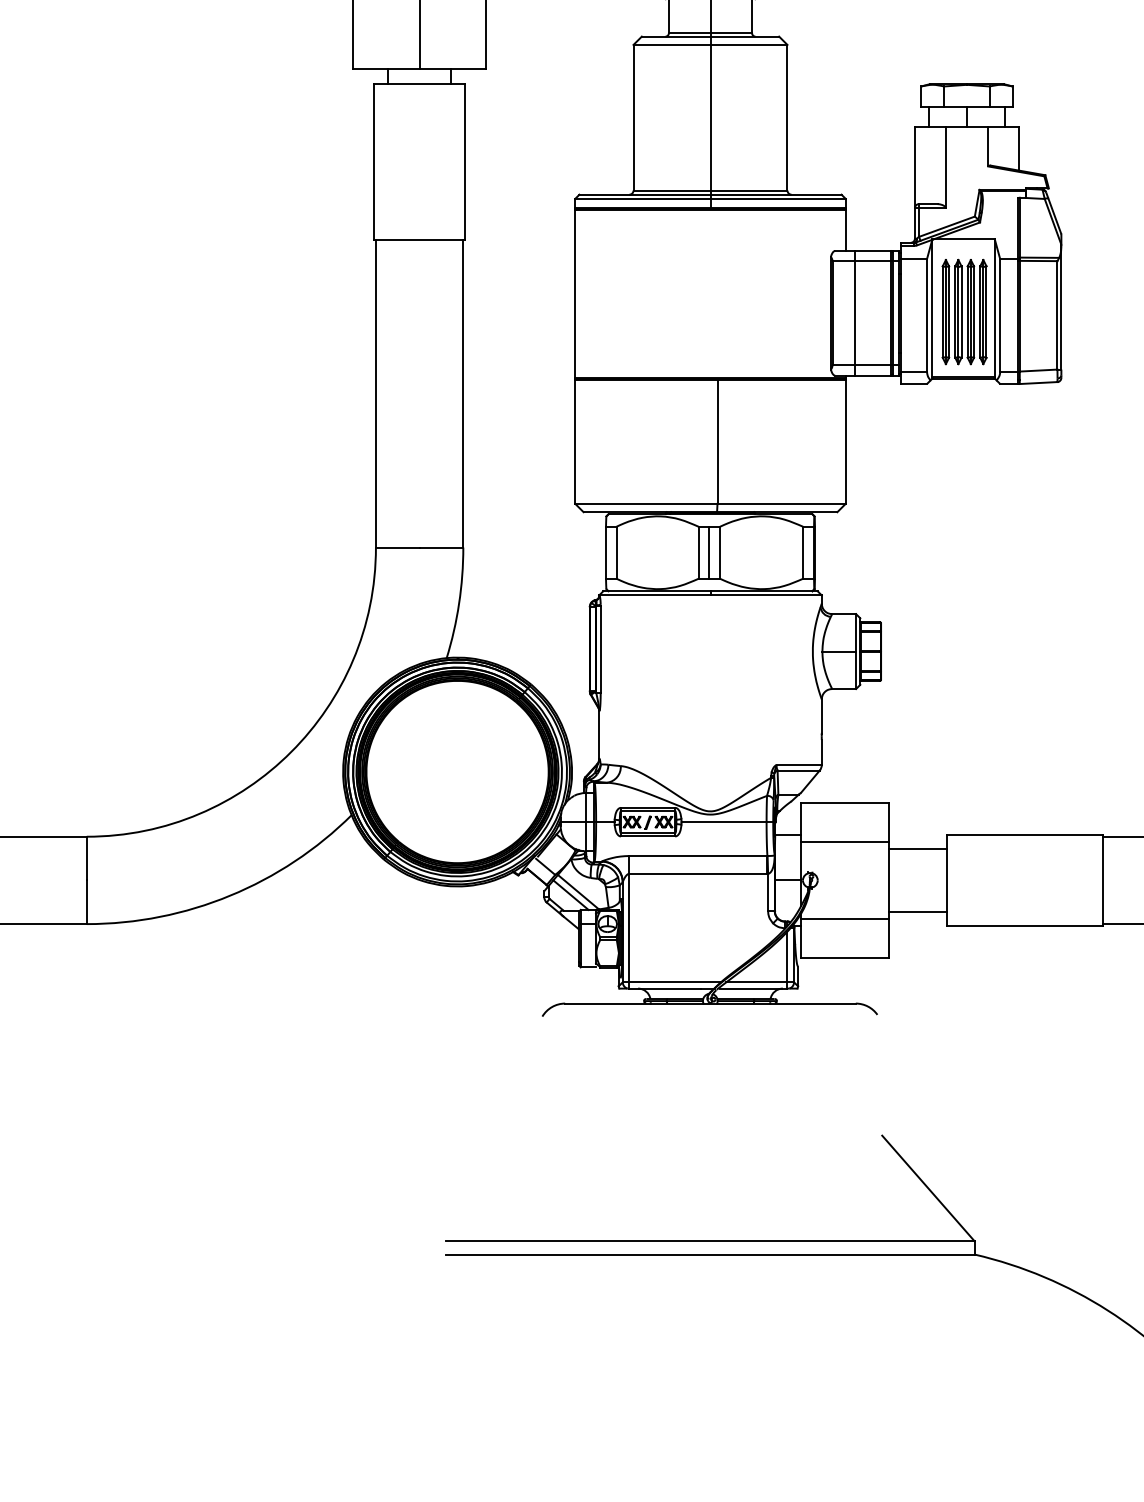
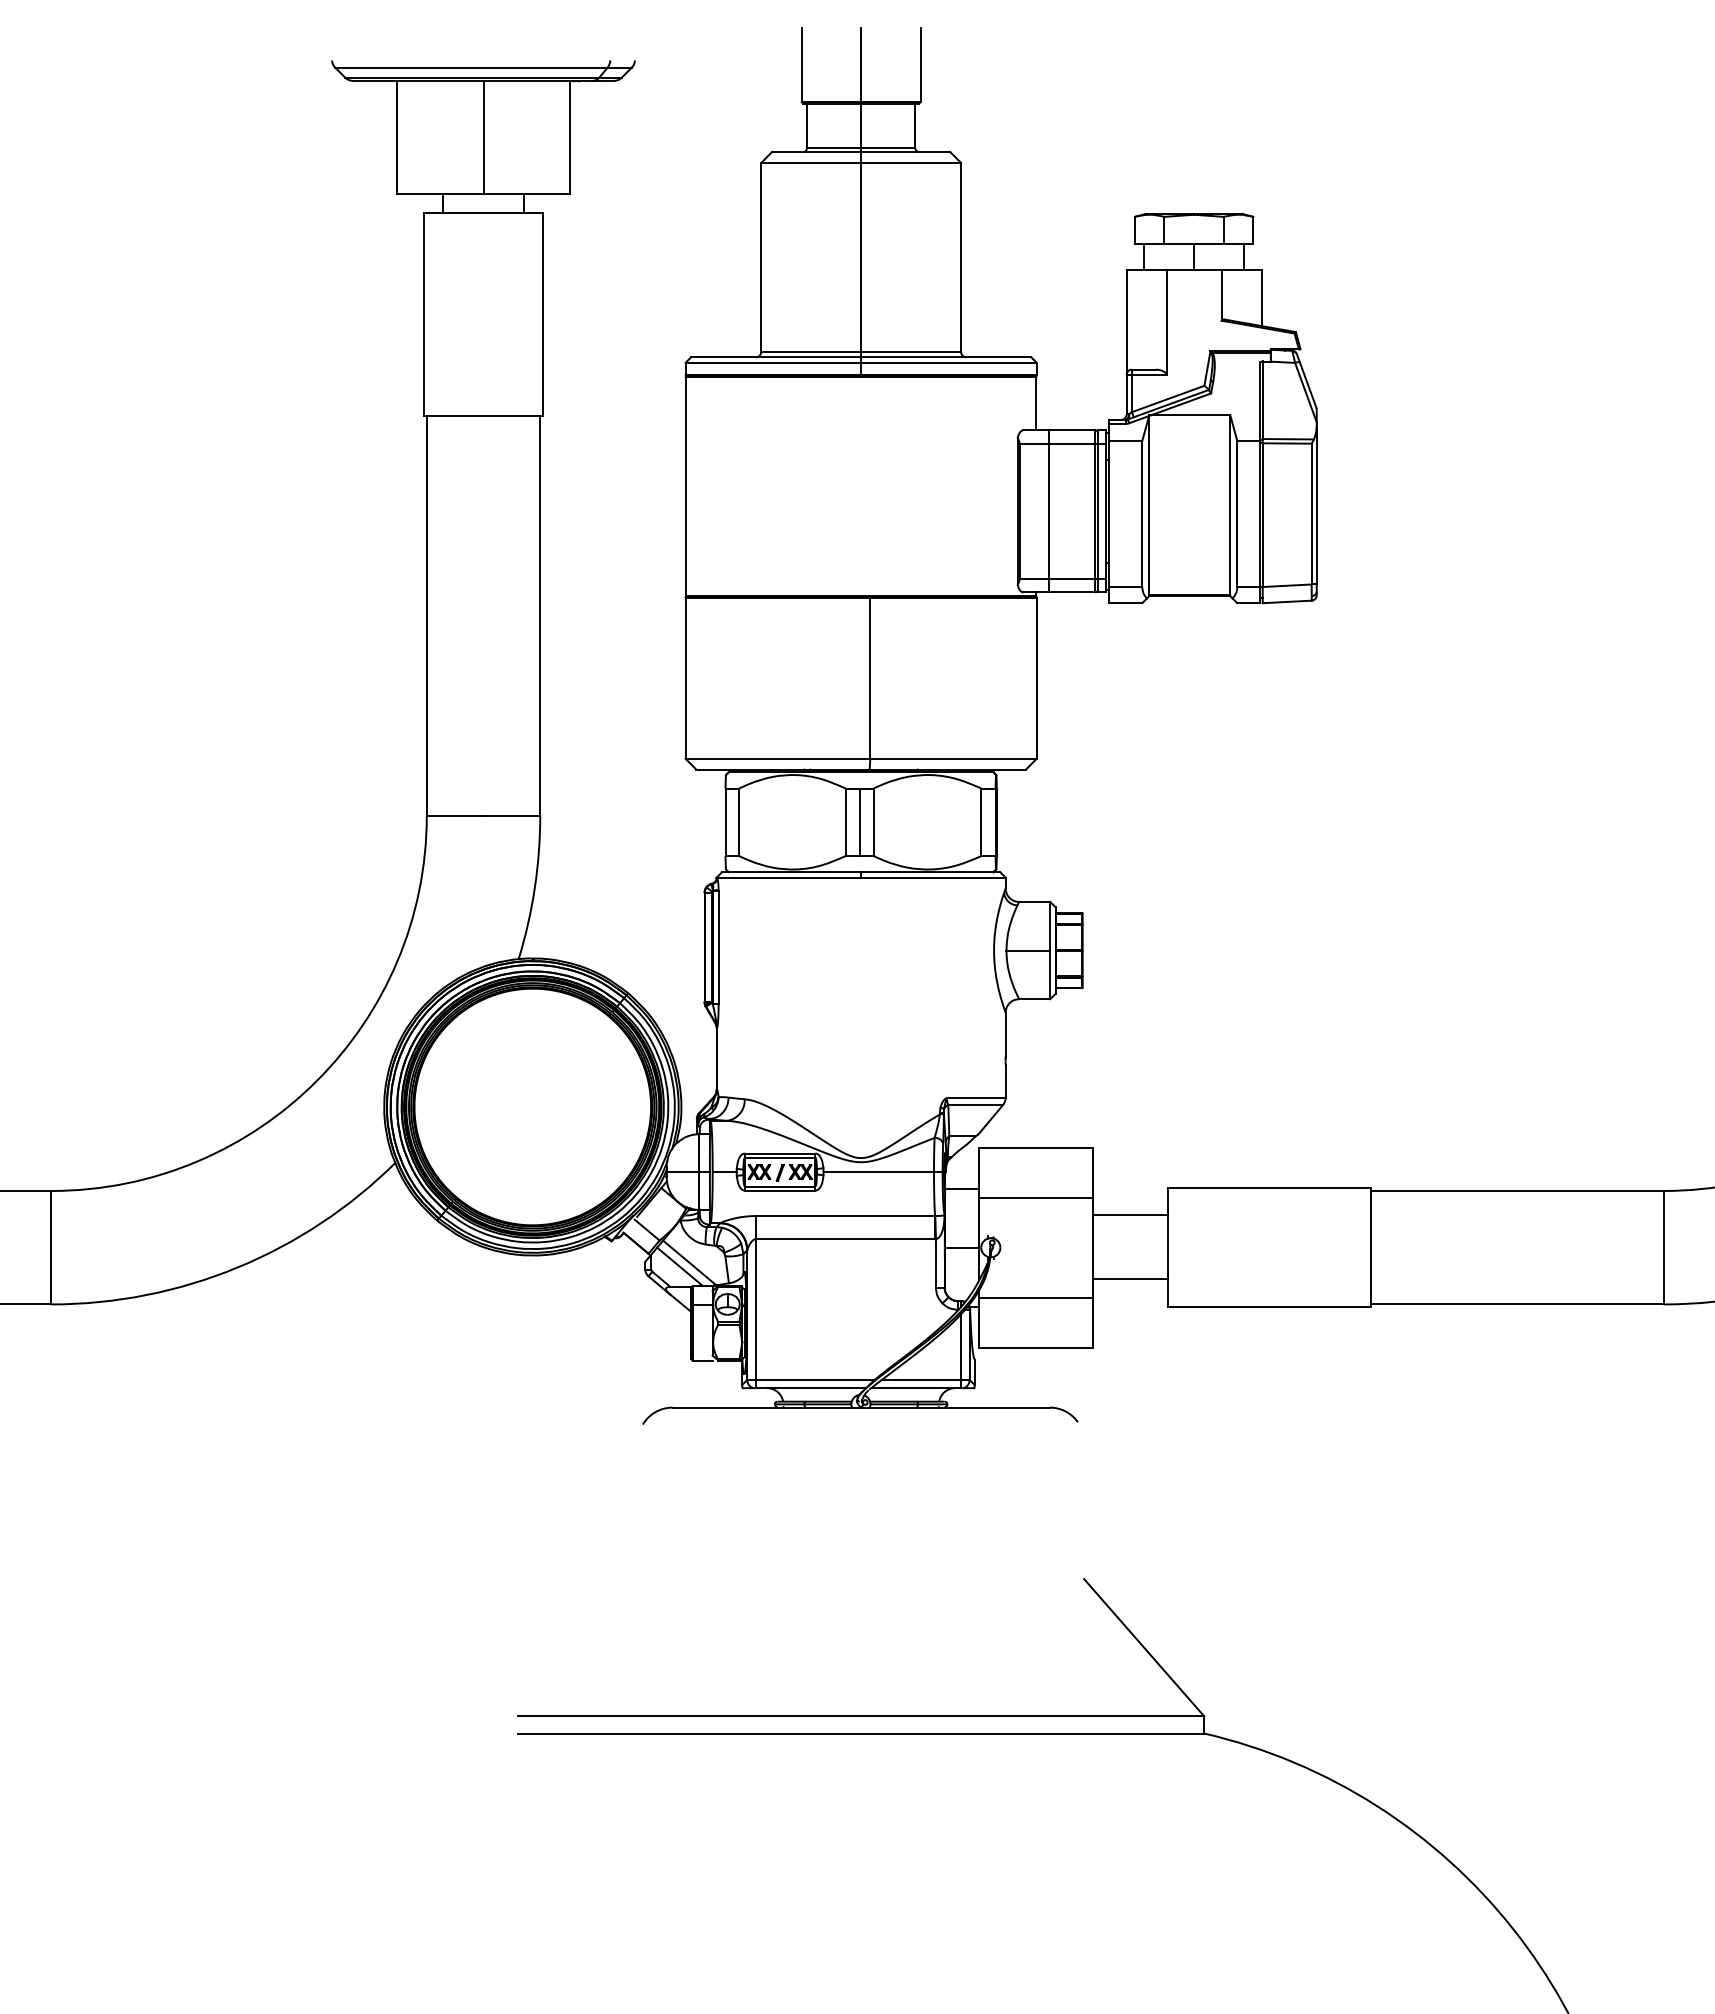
part: (964, 311) -> (1190, 509), removed
line: (917, 849) -> (1129, 1279), moved
line: (917, 911) -> (1129, 1215), moved

